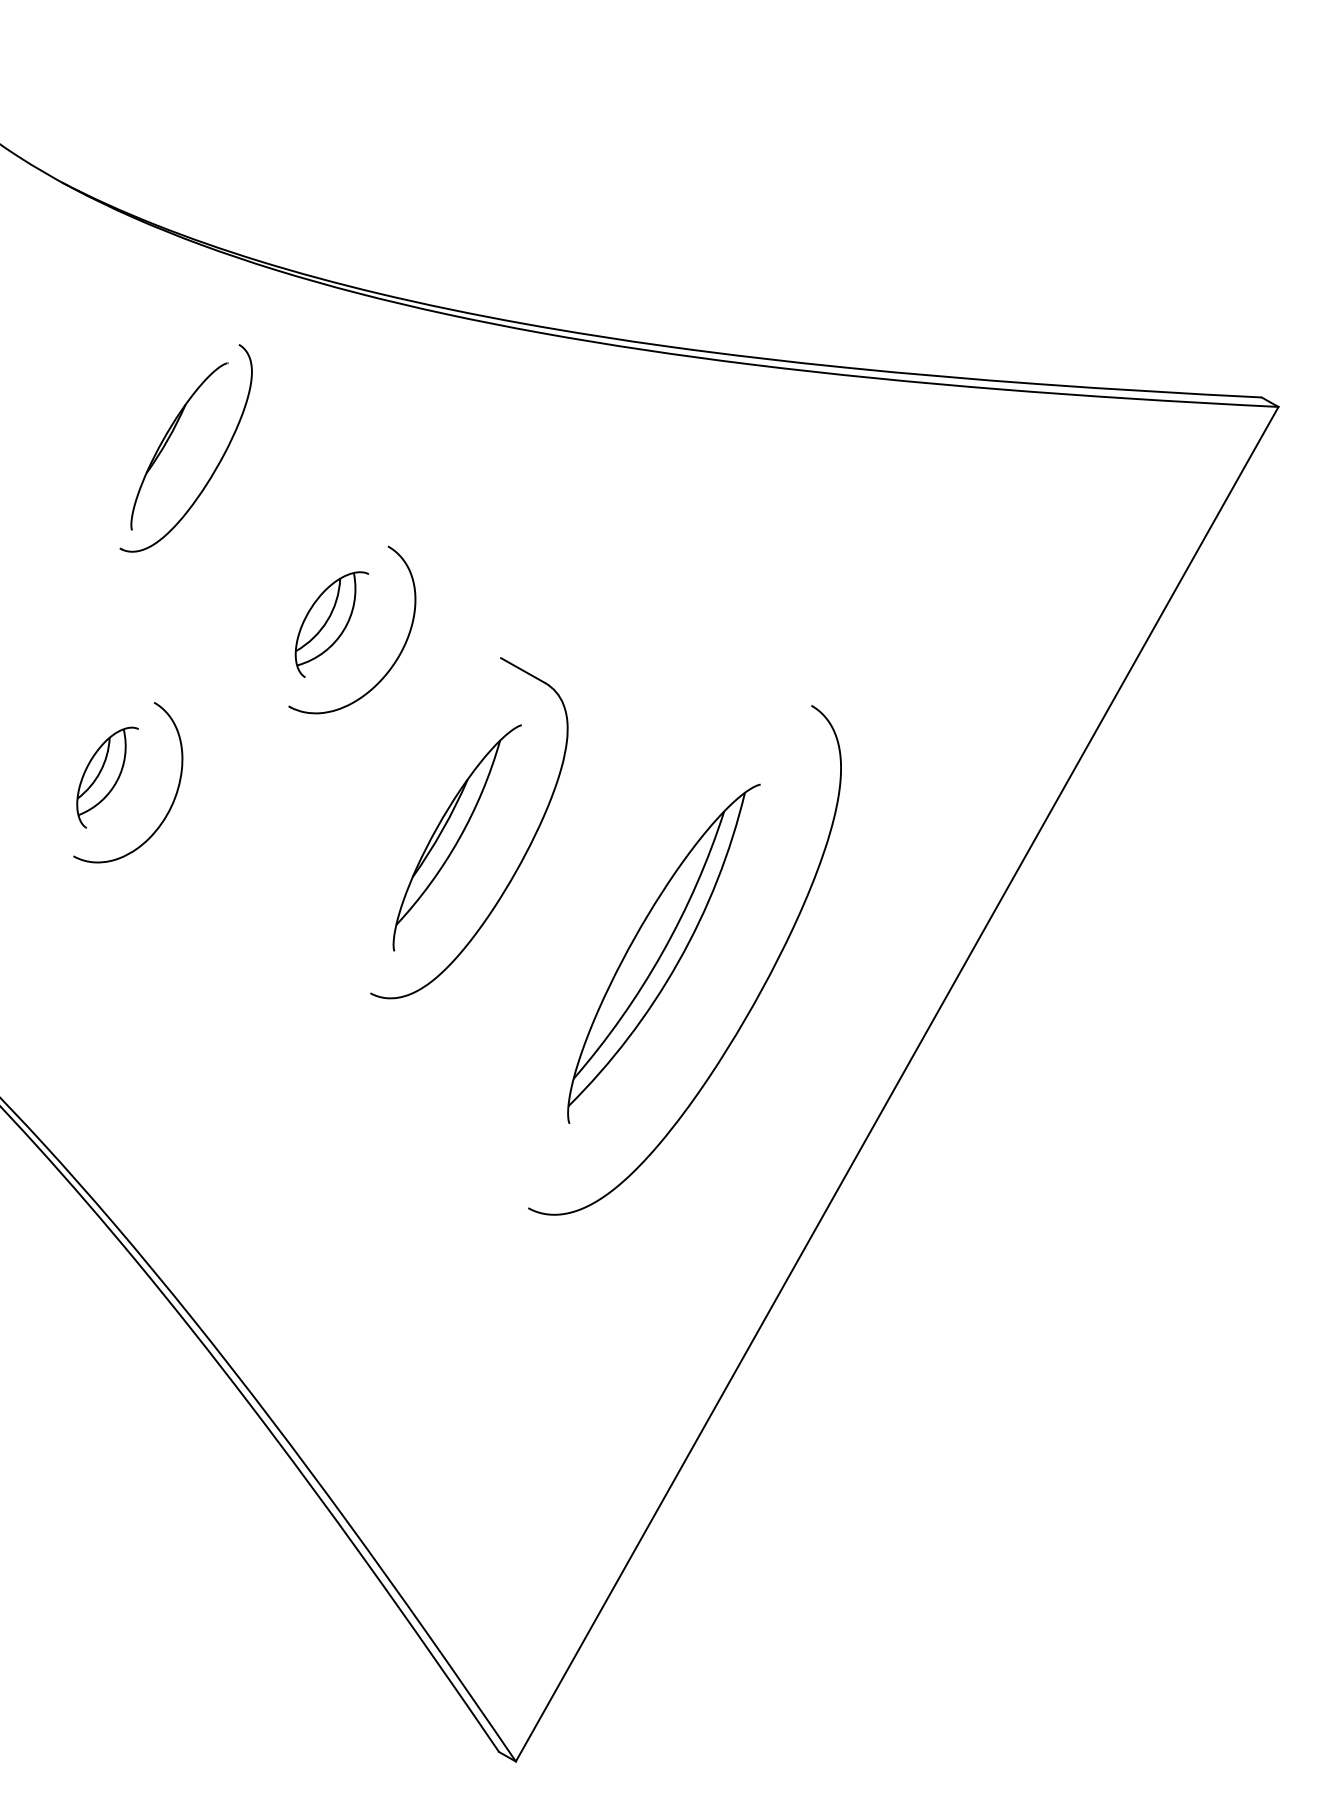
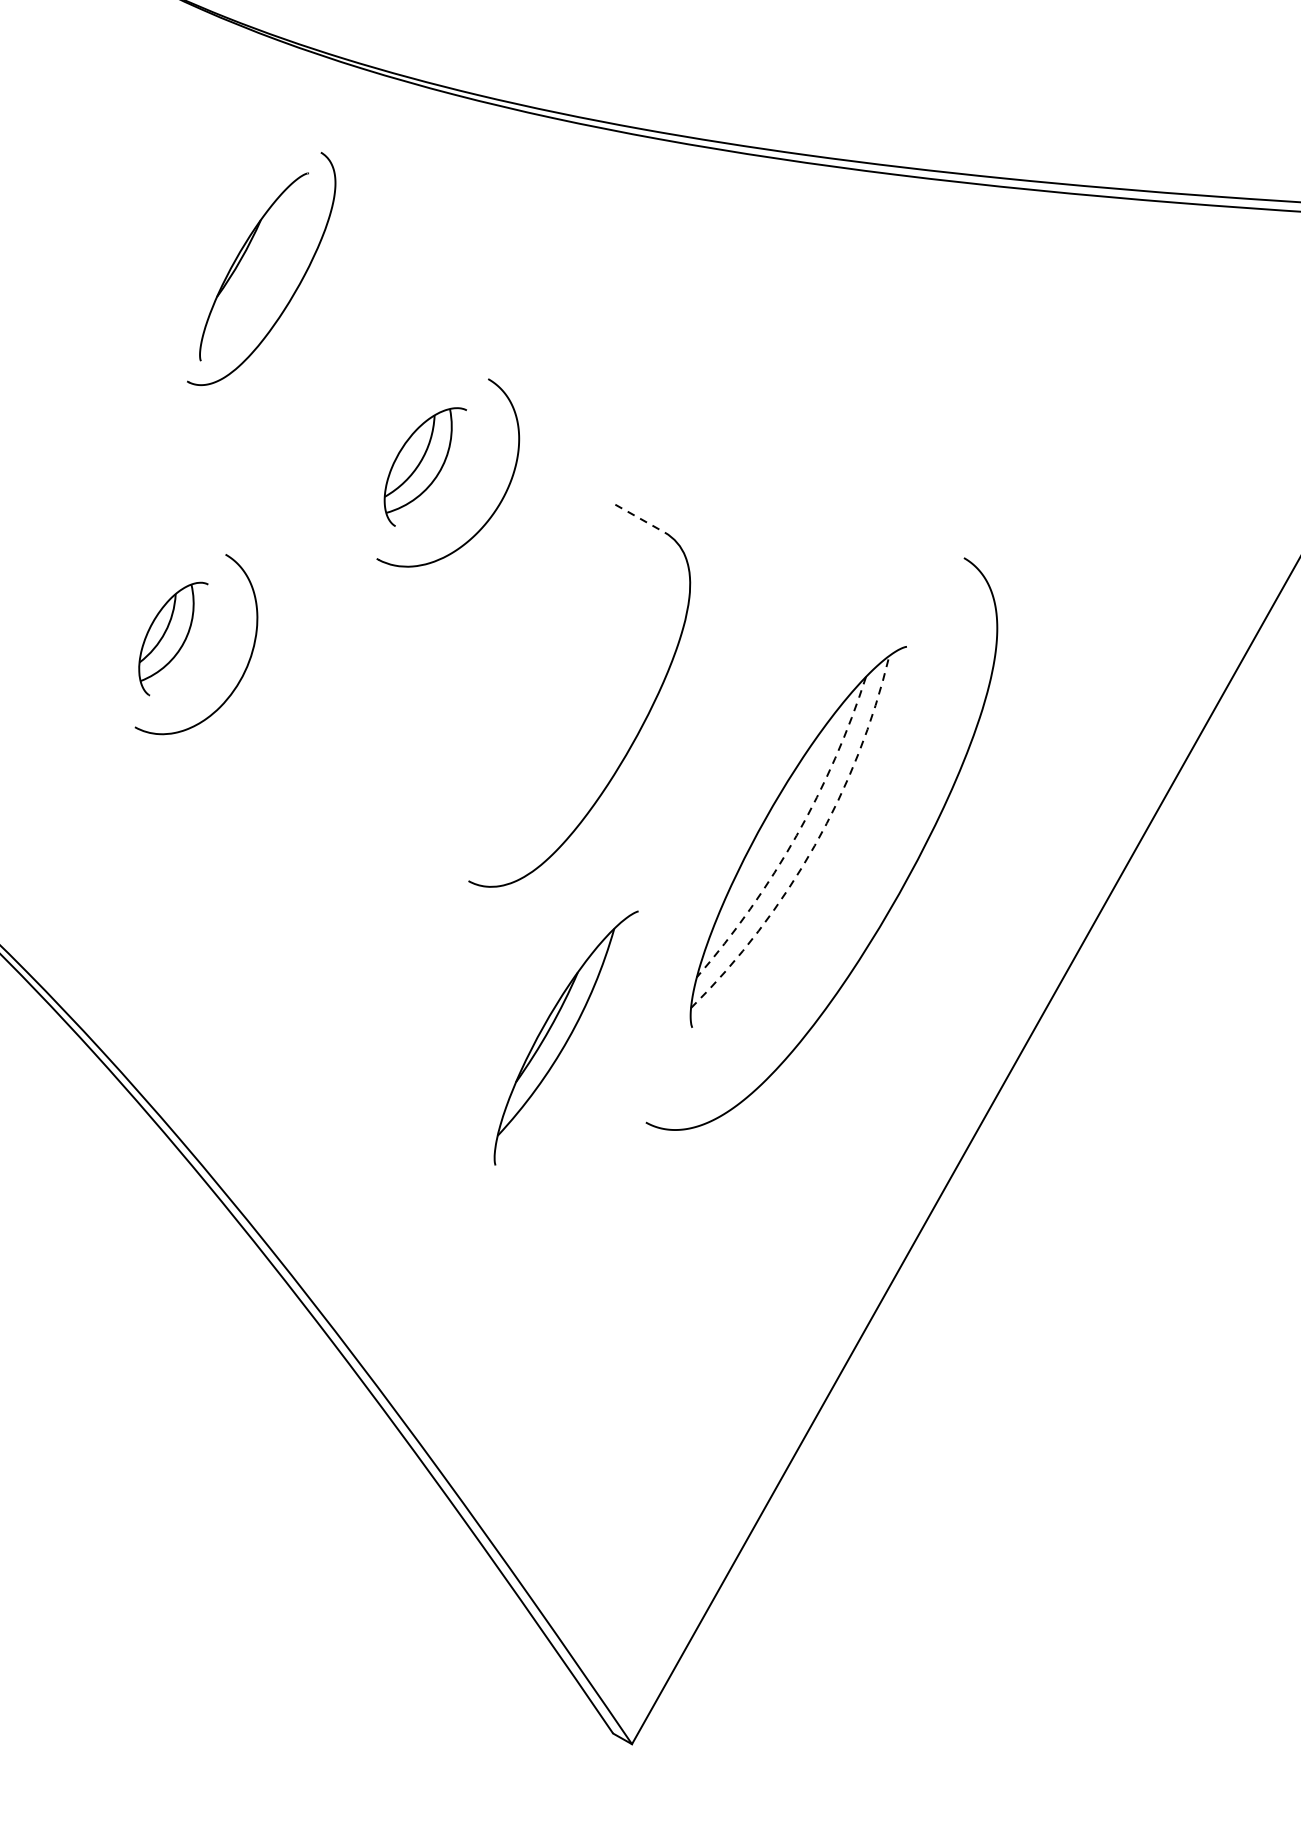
line: (523, 670) -> (640, 518), solid -> dashed
part: (456, 837) -> (565, 1037), moved
arc: (662, 952) -> (796, 835), solid -> dashed
arc: (678, 961) -> (814, 845), solid -> dashed

